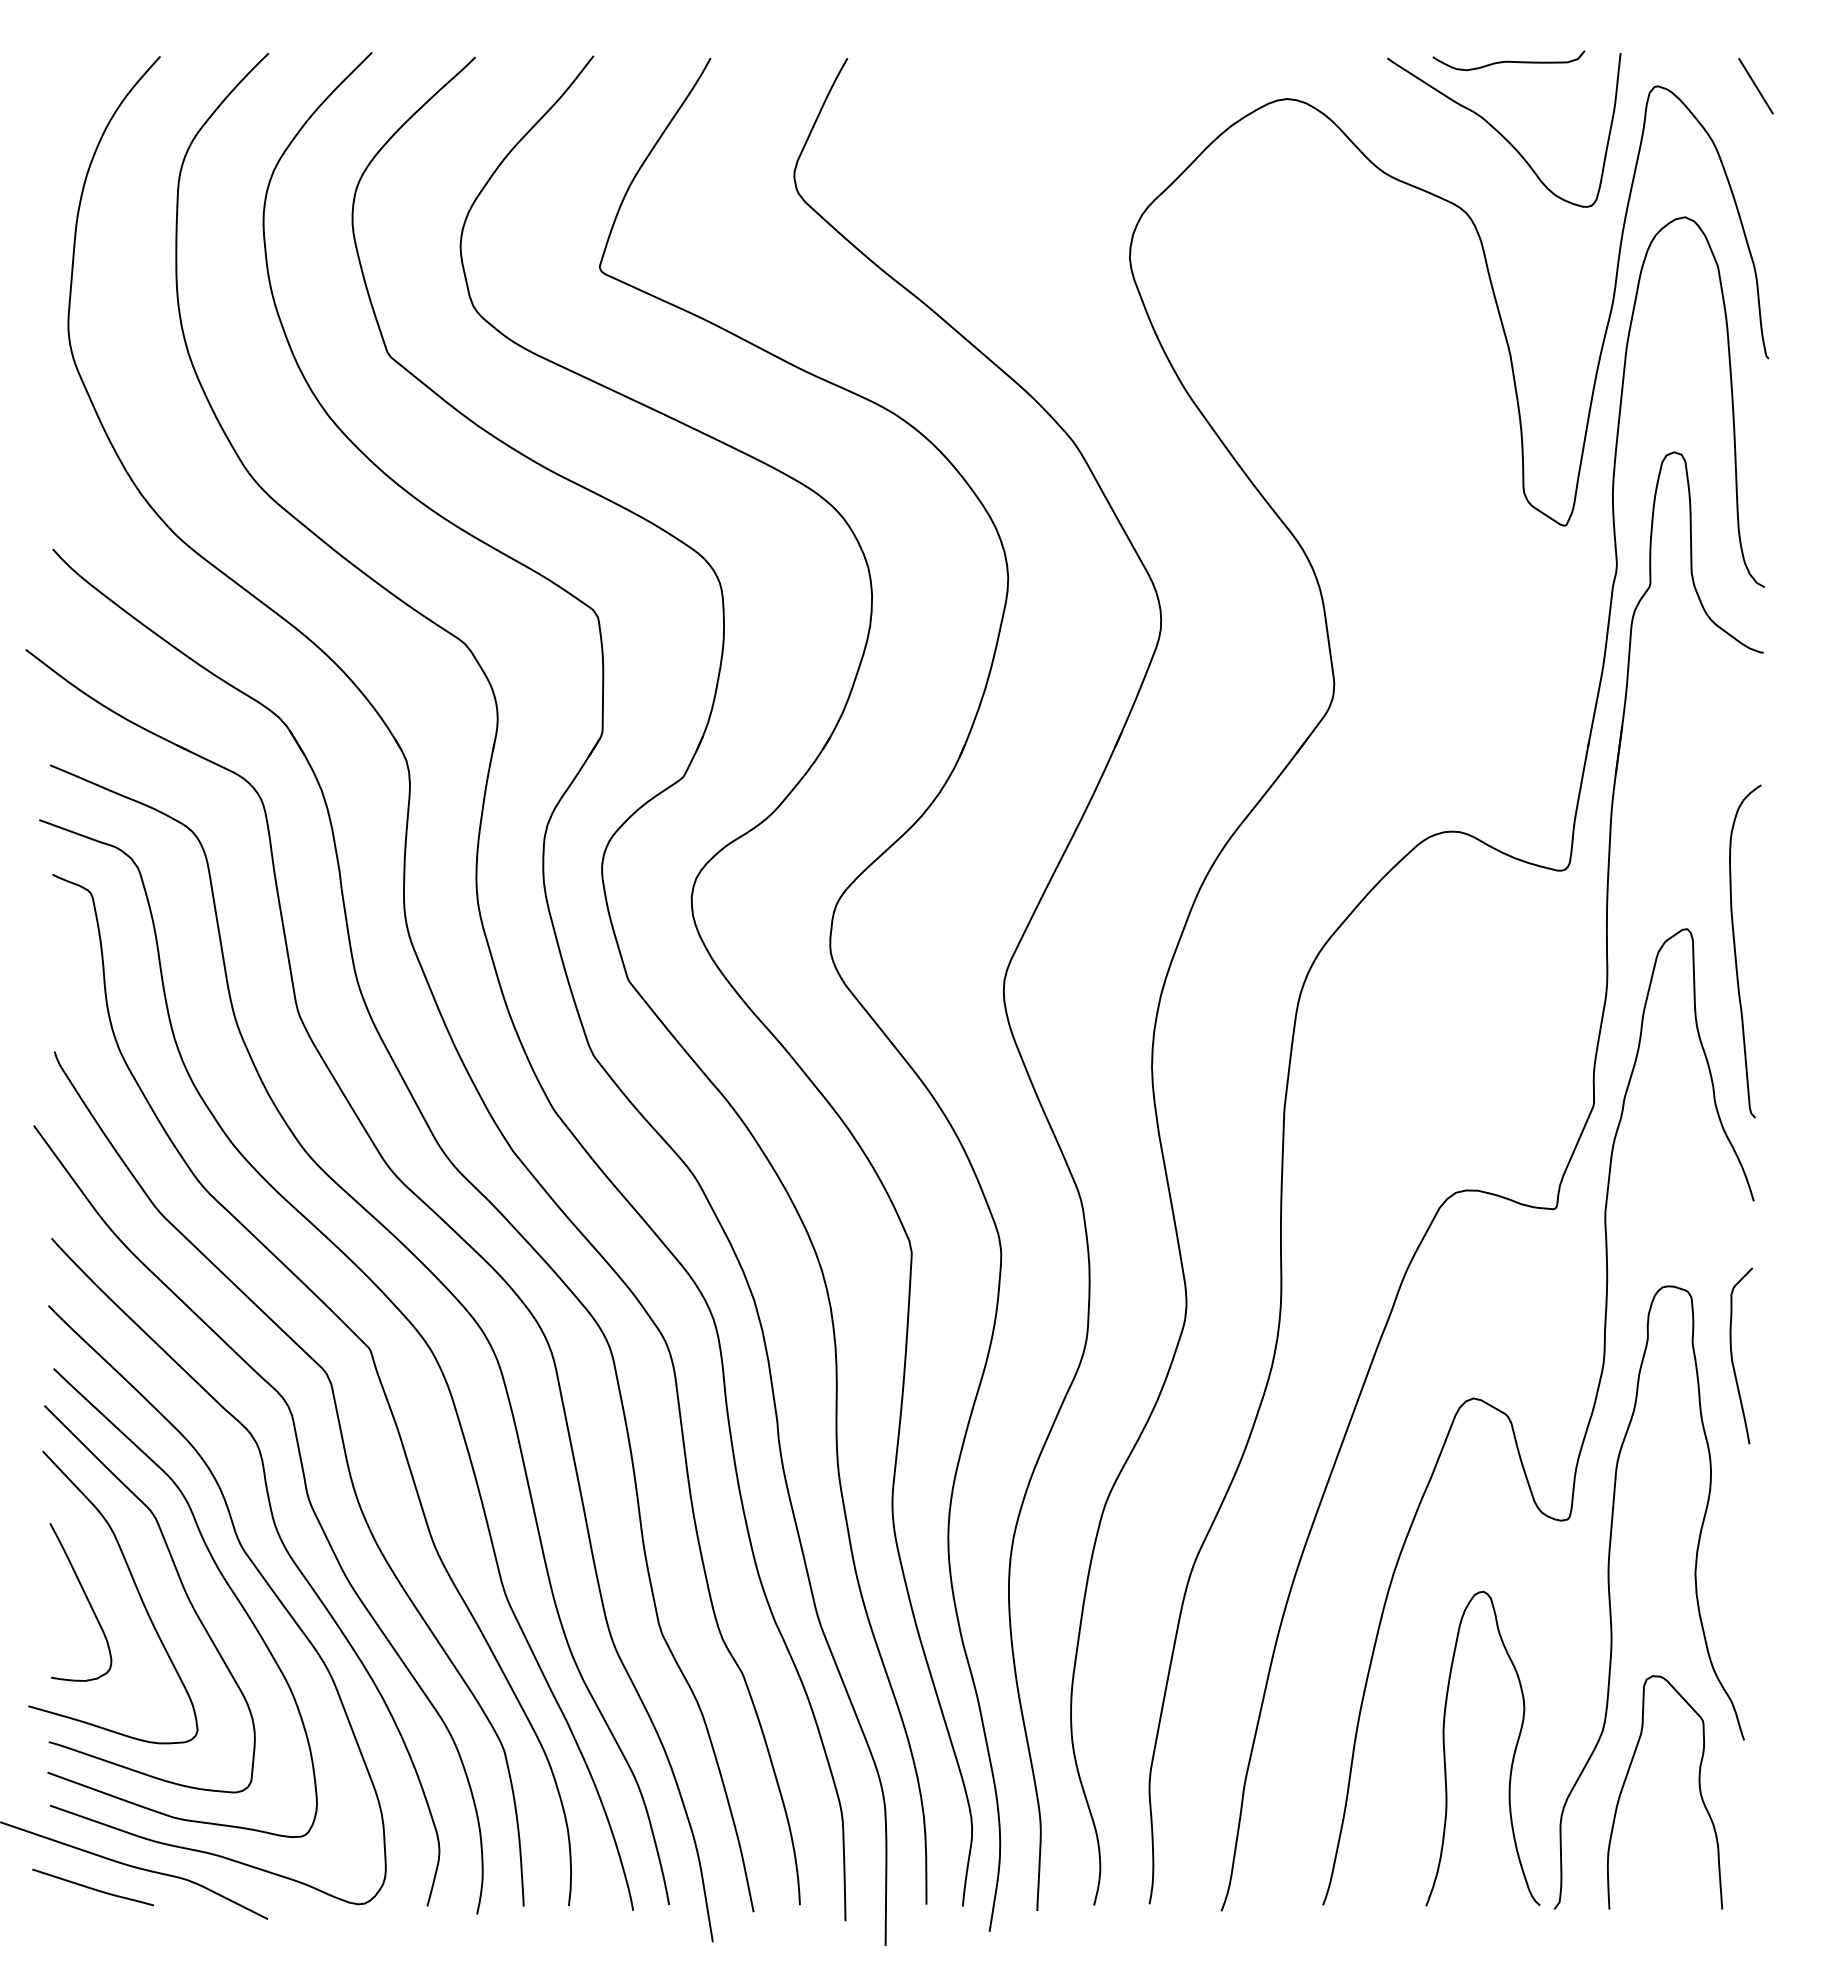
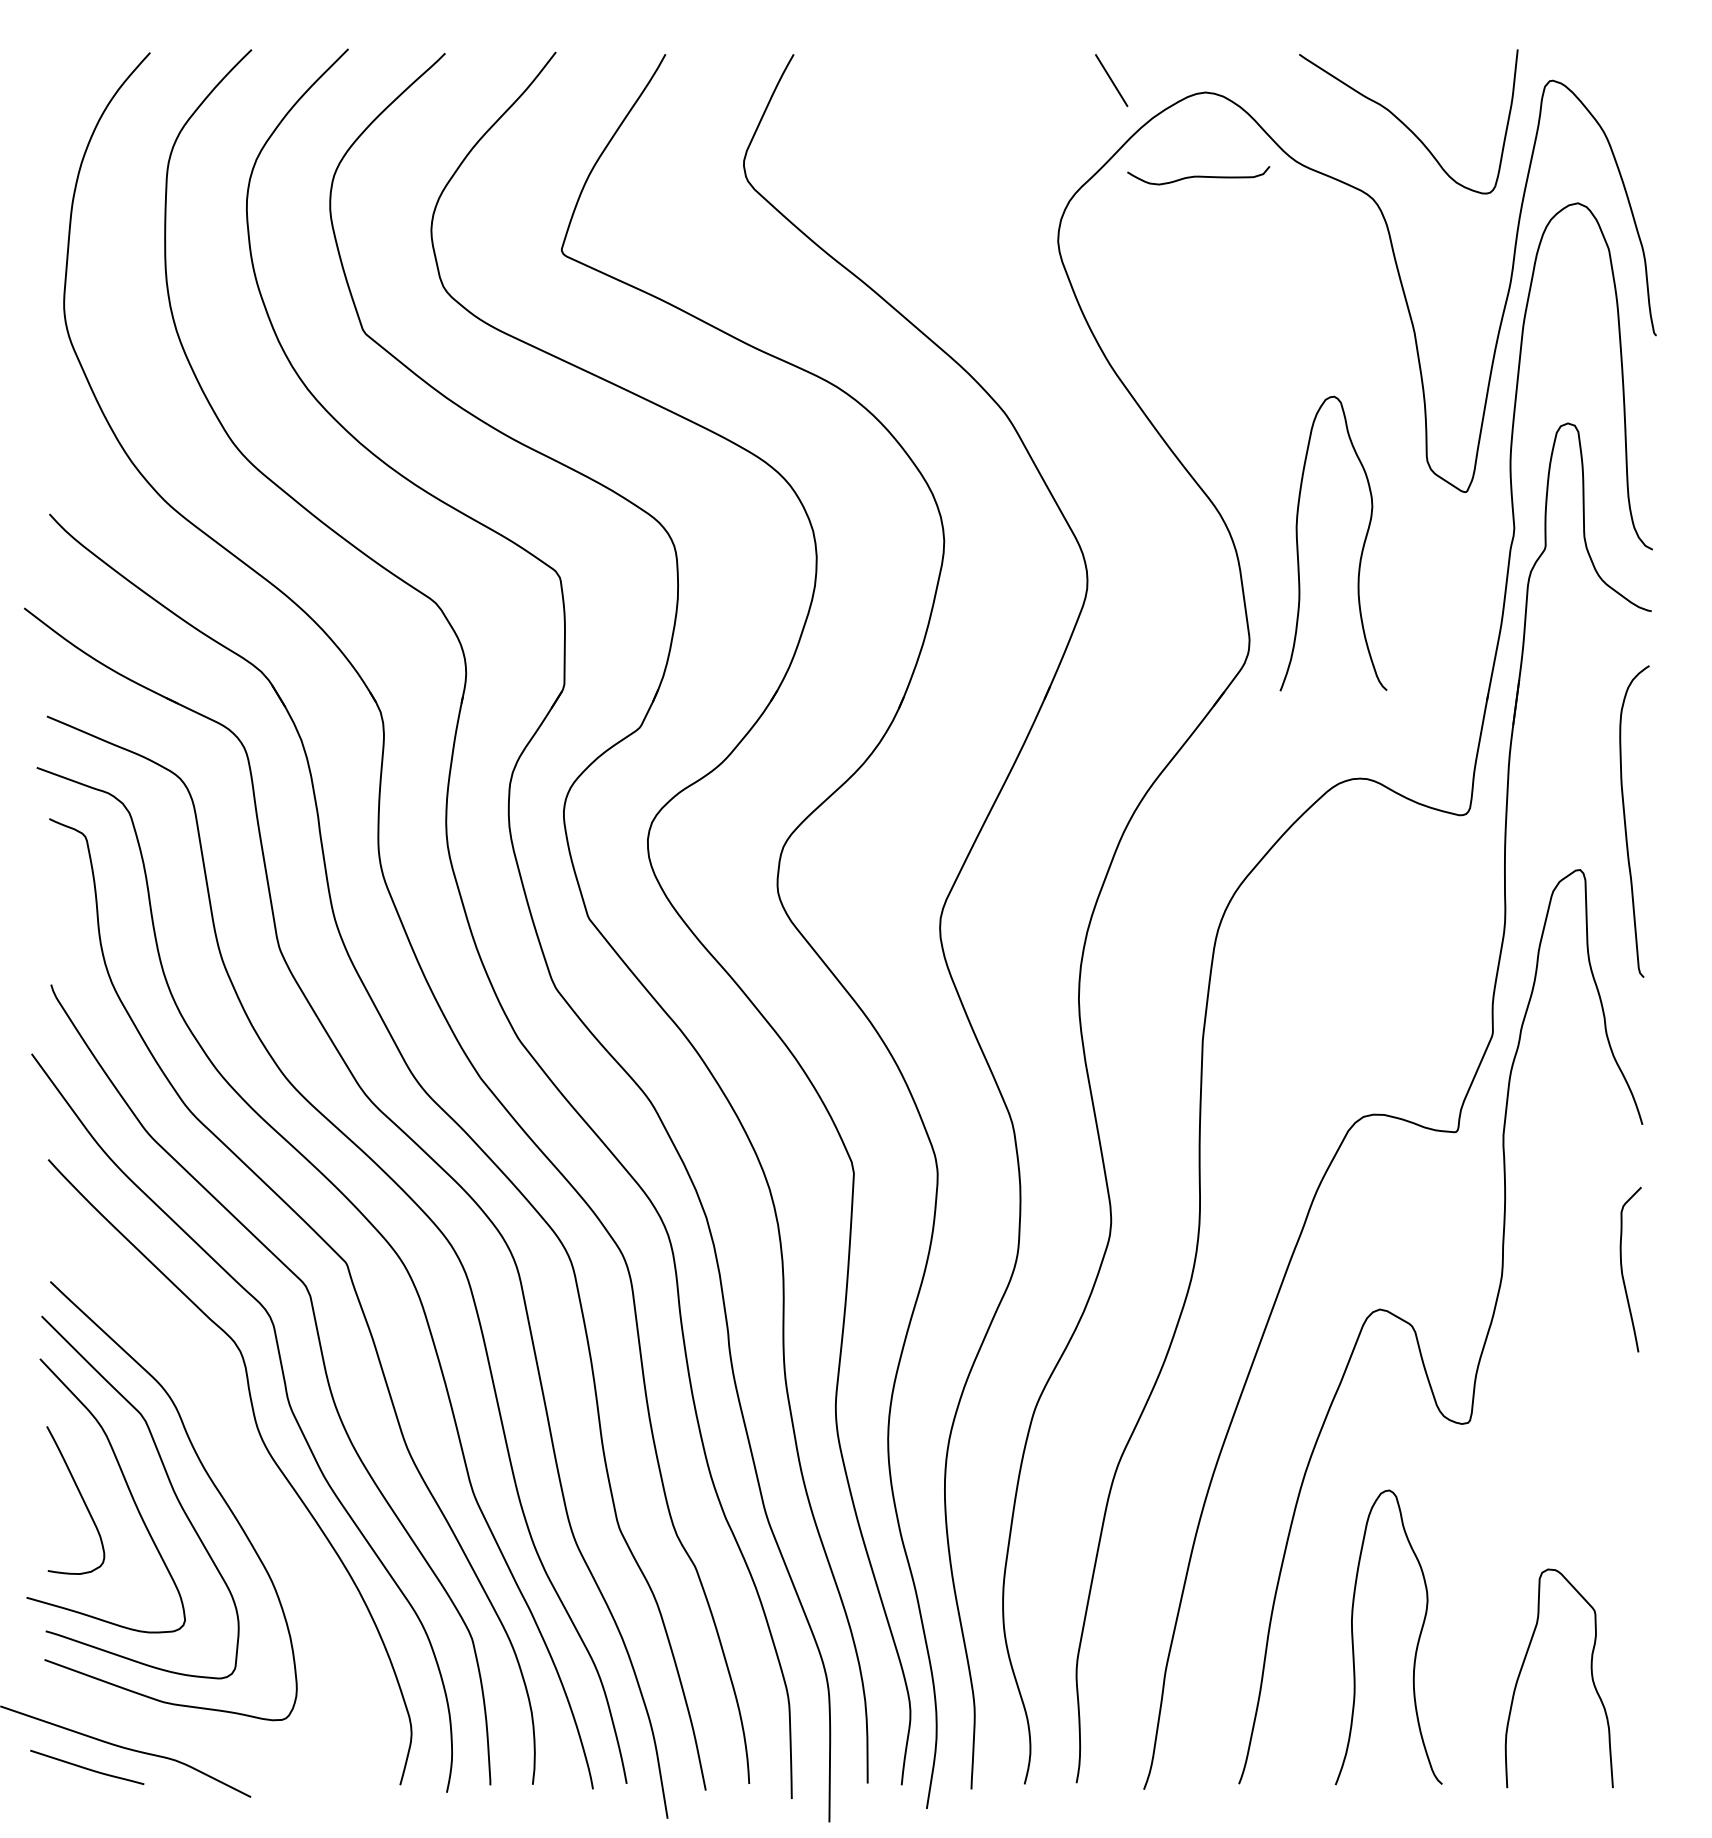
curve: (1508, 60) -> (1198, 175), moved
line: (1755, 86) -> (1111, 80), moved
curve: (1453, 589) -> (1361, 551), added
curve: (1736, 953) -> (1626, 823), moved
curve: (259, 1574) -> (243, 1474), removed
curve: (1610, 1597) -> (1508, 1495), removed

